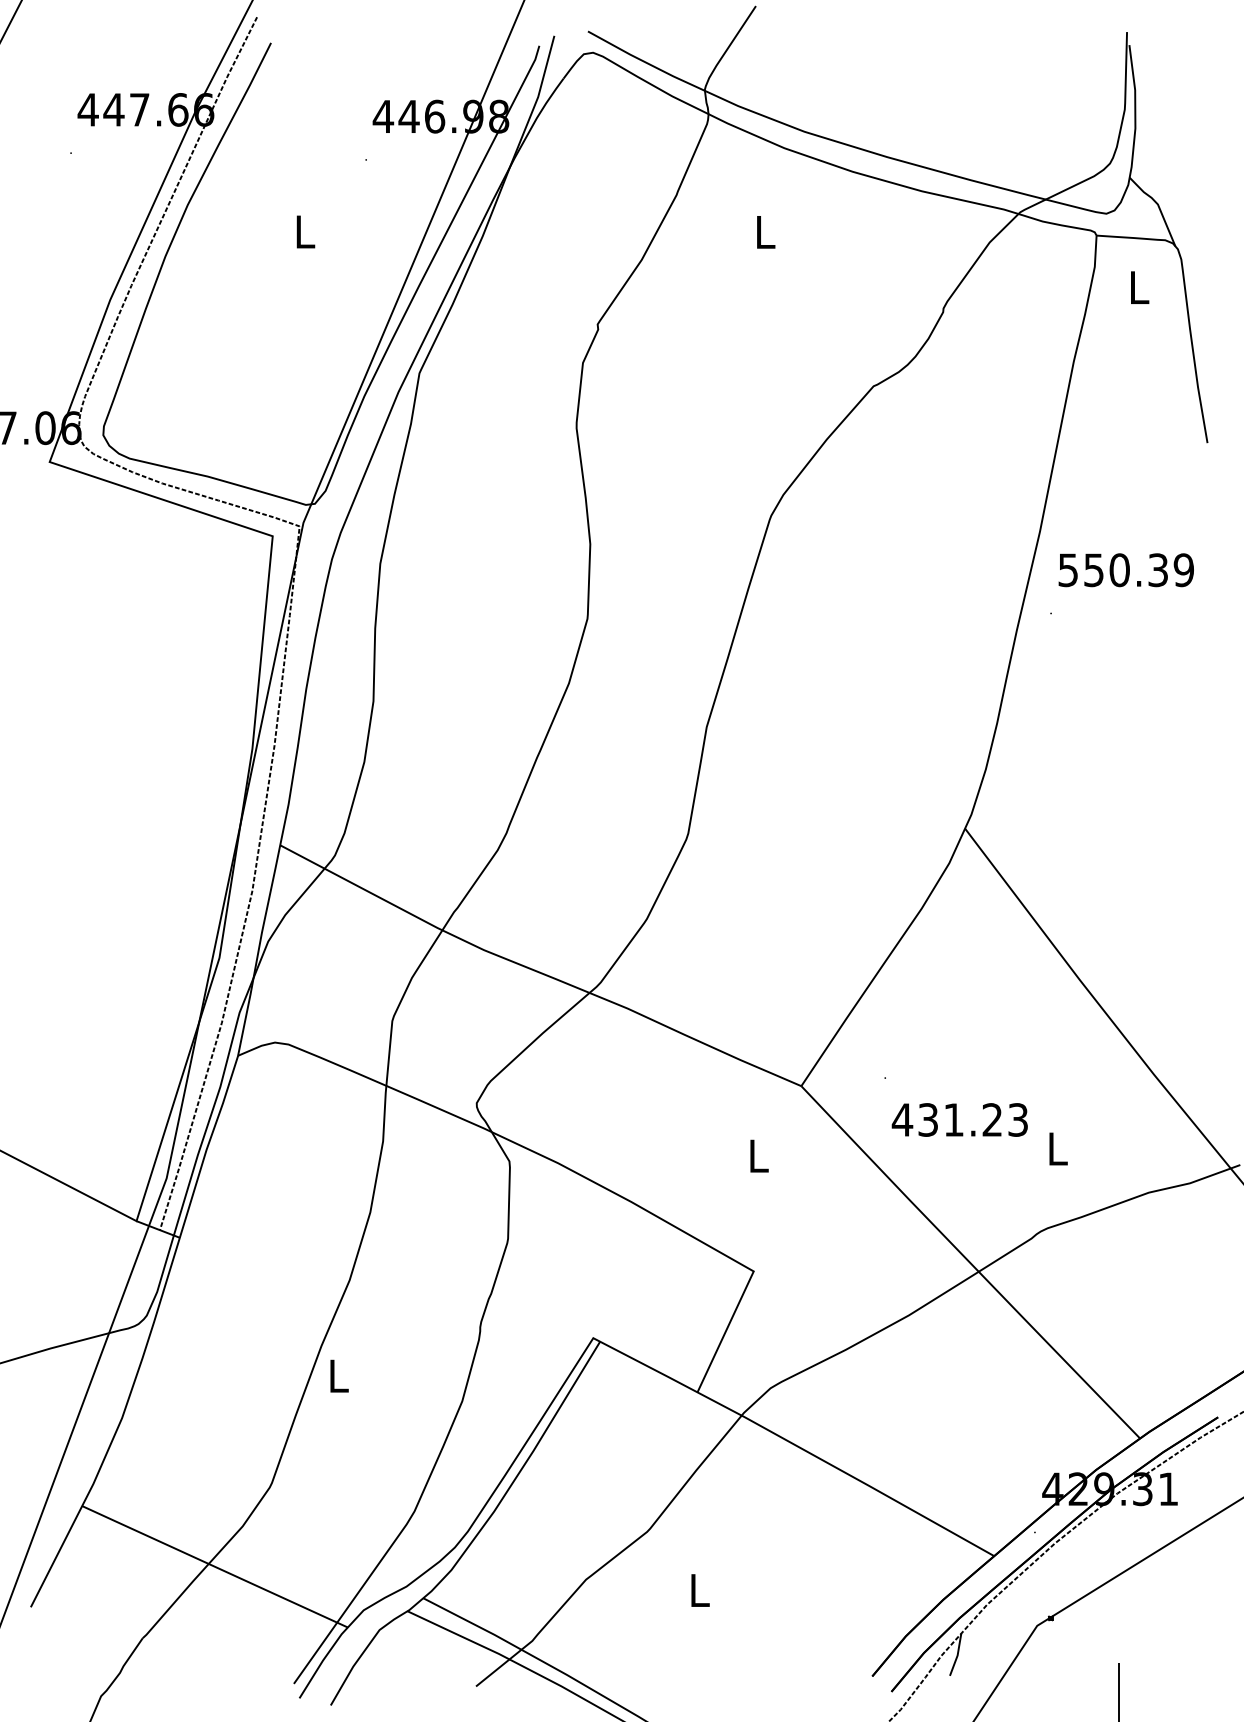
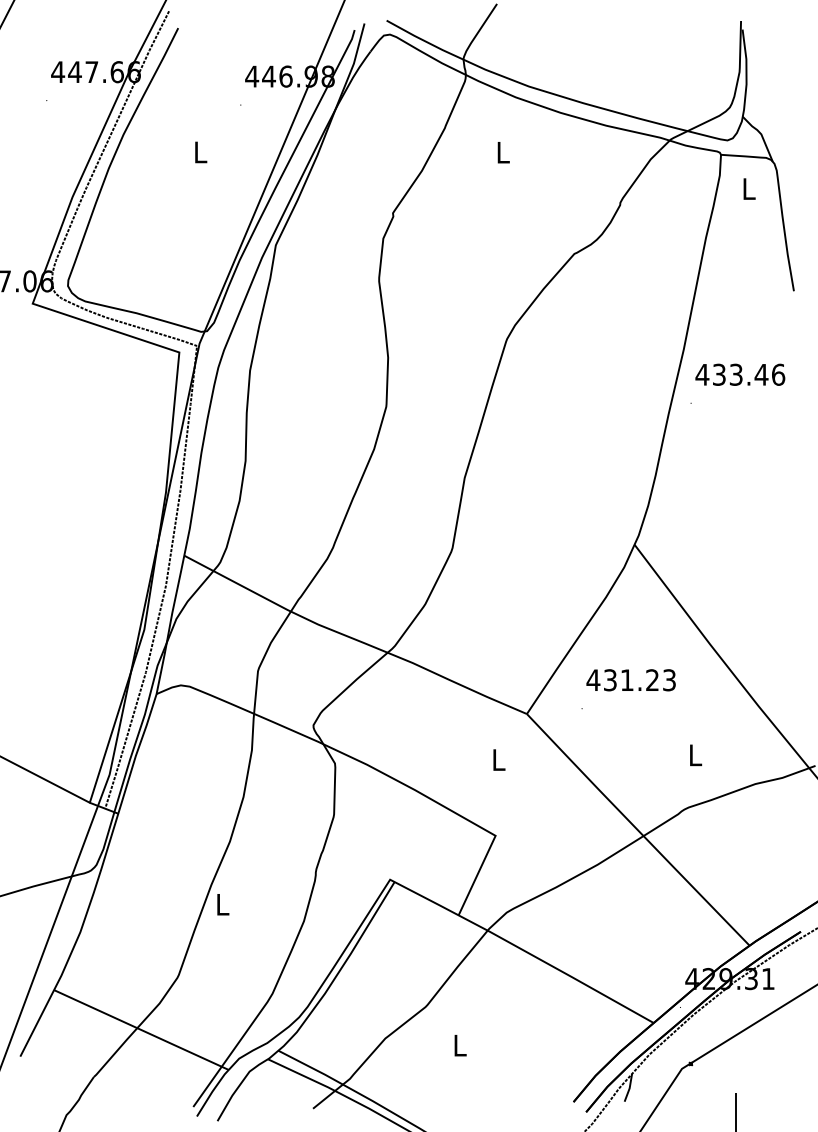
text: (1126, 569) -> (740, 374), 550.39 -> 433.46
text: (958, 1120) -> (630, 680), moved

